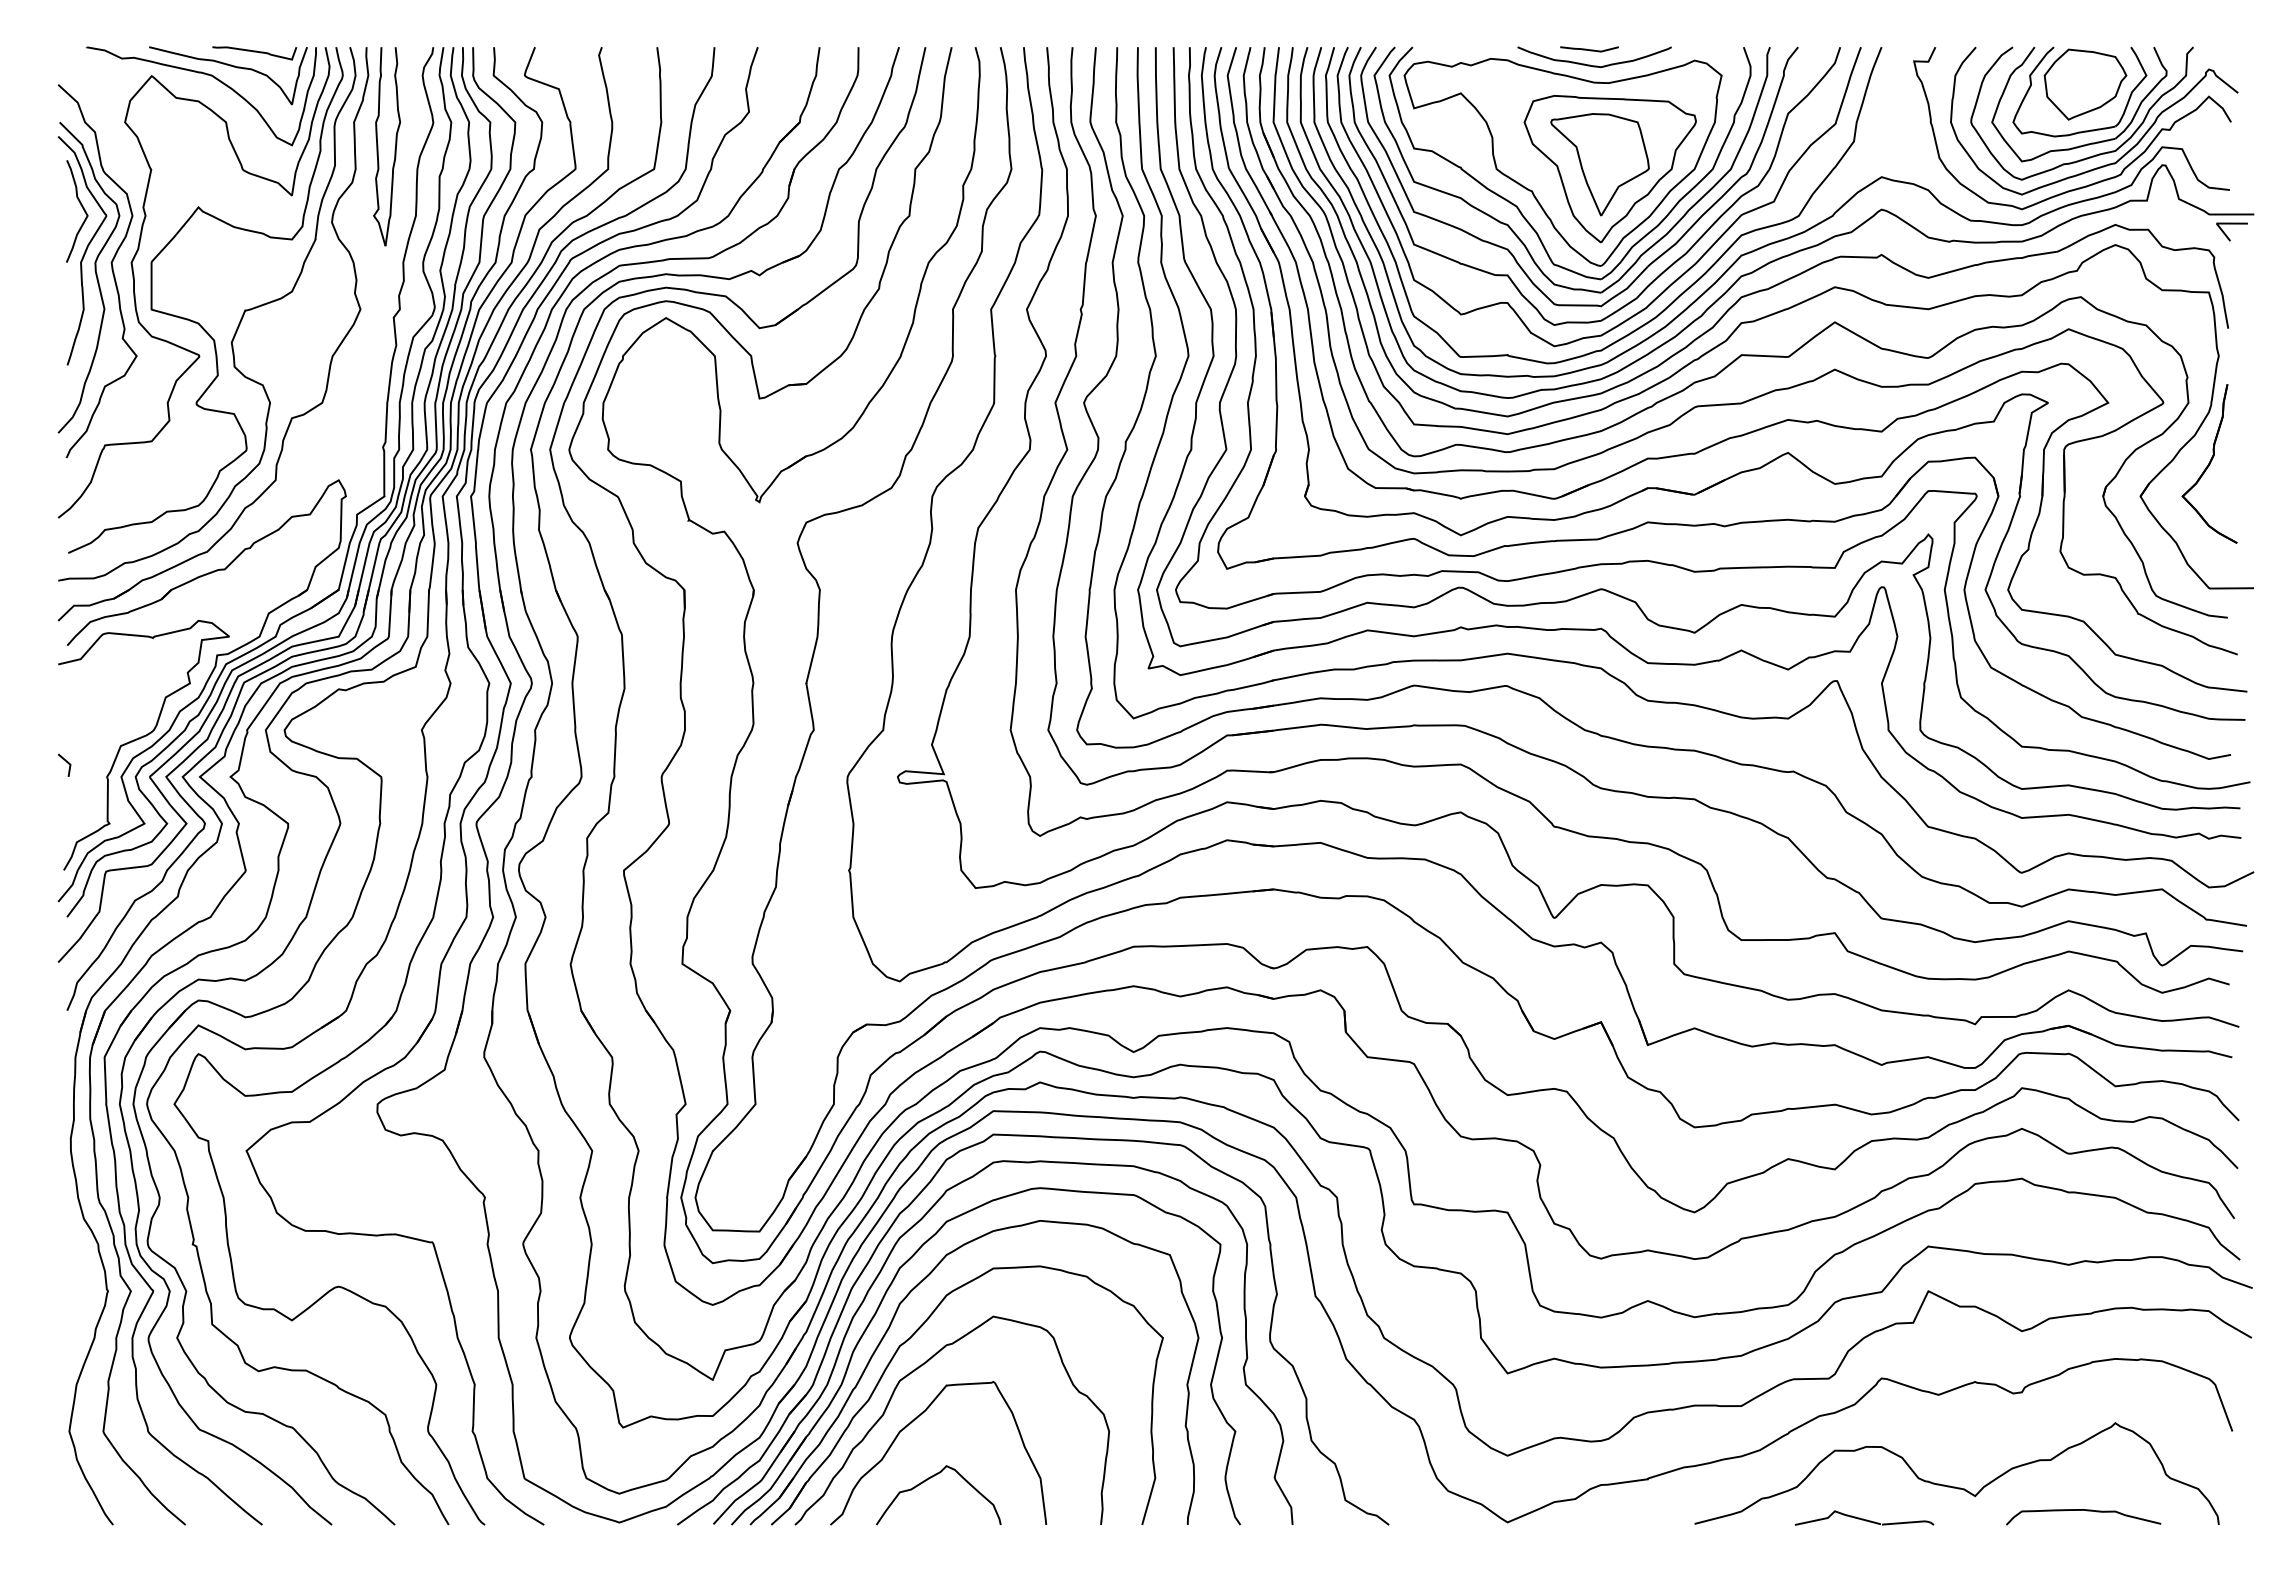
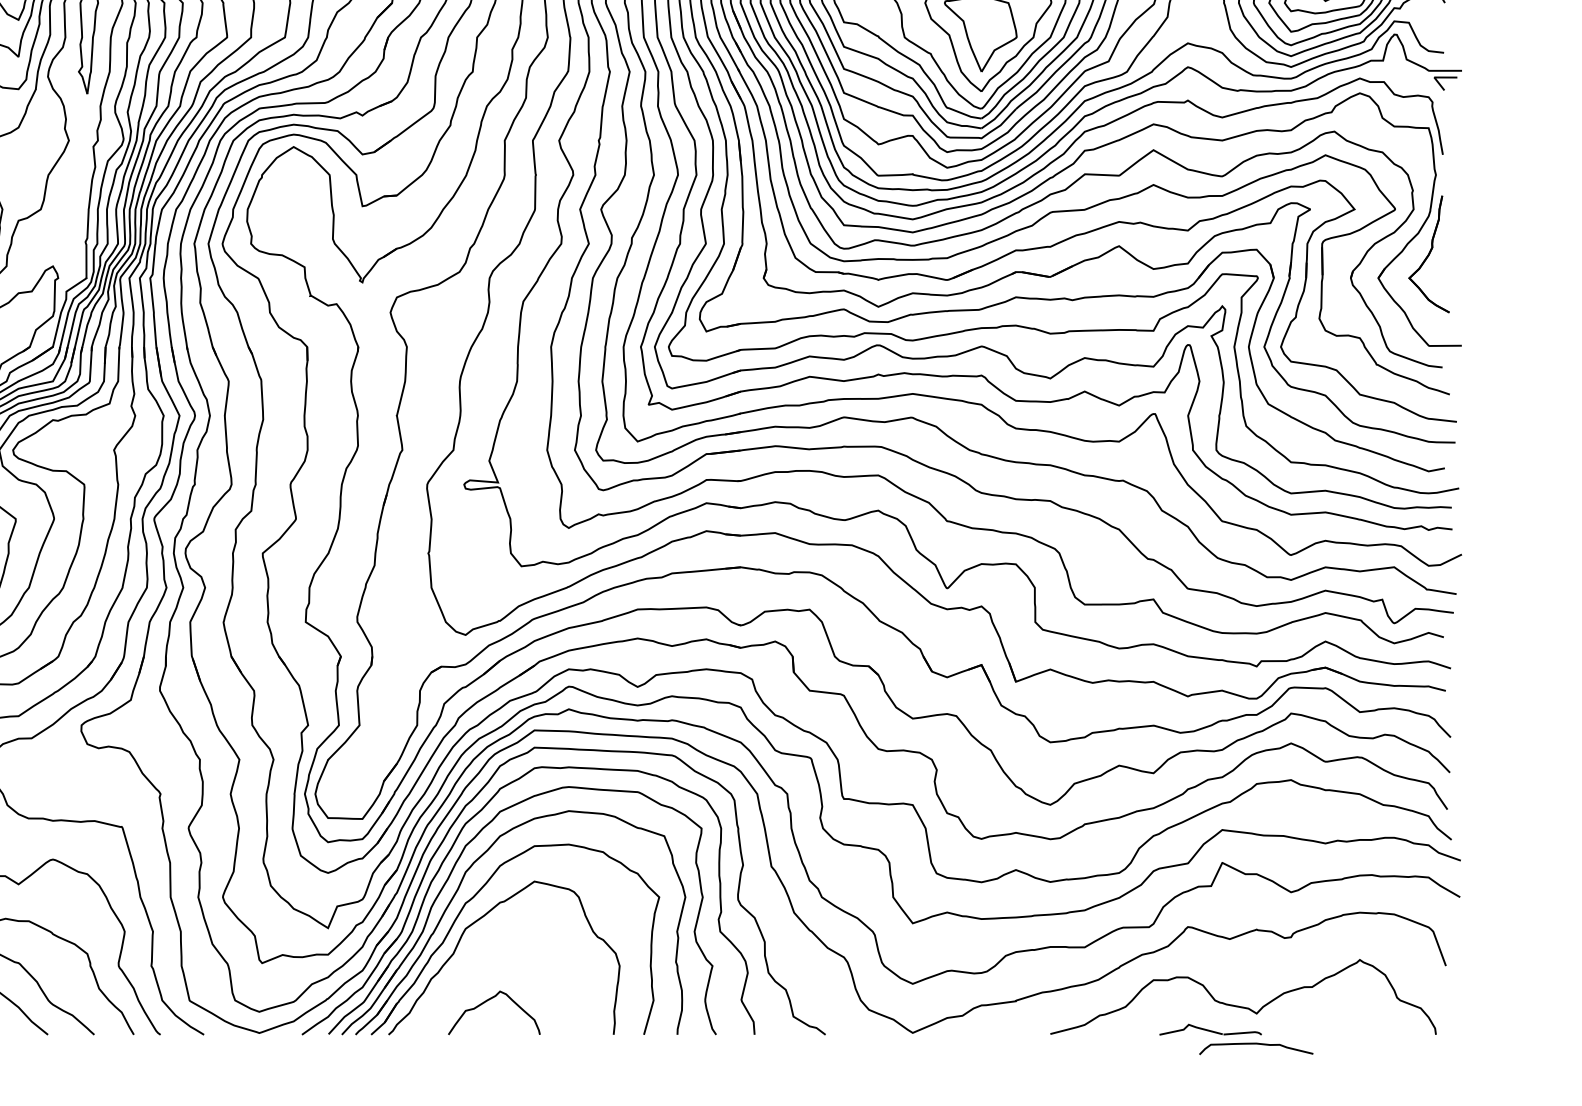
curve: (915, 1420) -> (477, 957), removed
curve: (2086, 1511) -> (1258, 1044), moved
part: (1864, 1517) -> (1210, 1029), moved

